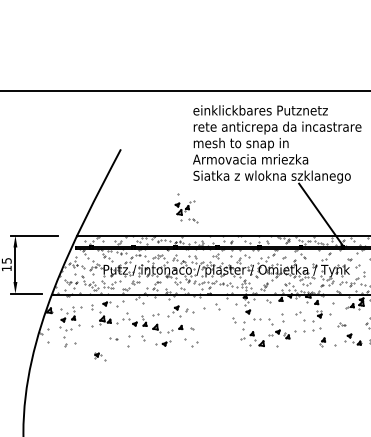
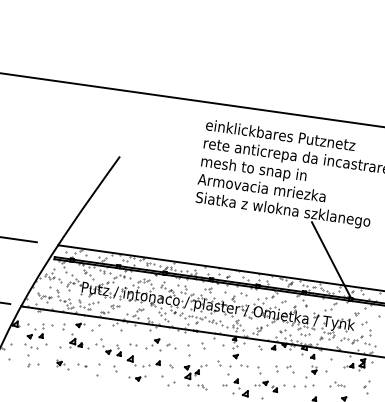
part: (186, 208) -> (196, 372), moved
part: (293, 317) -> (284, 369), size x0.71
part: (341, 324) -> (336, 384), size x1.67
part: (100, 356) -> (63, 365), moved

